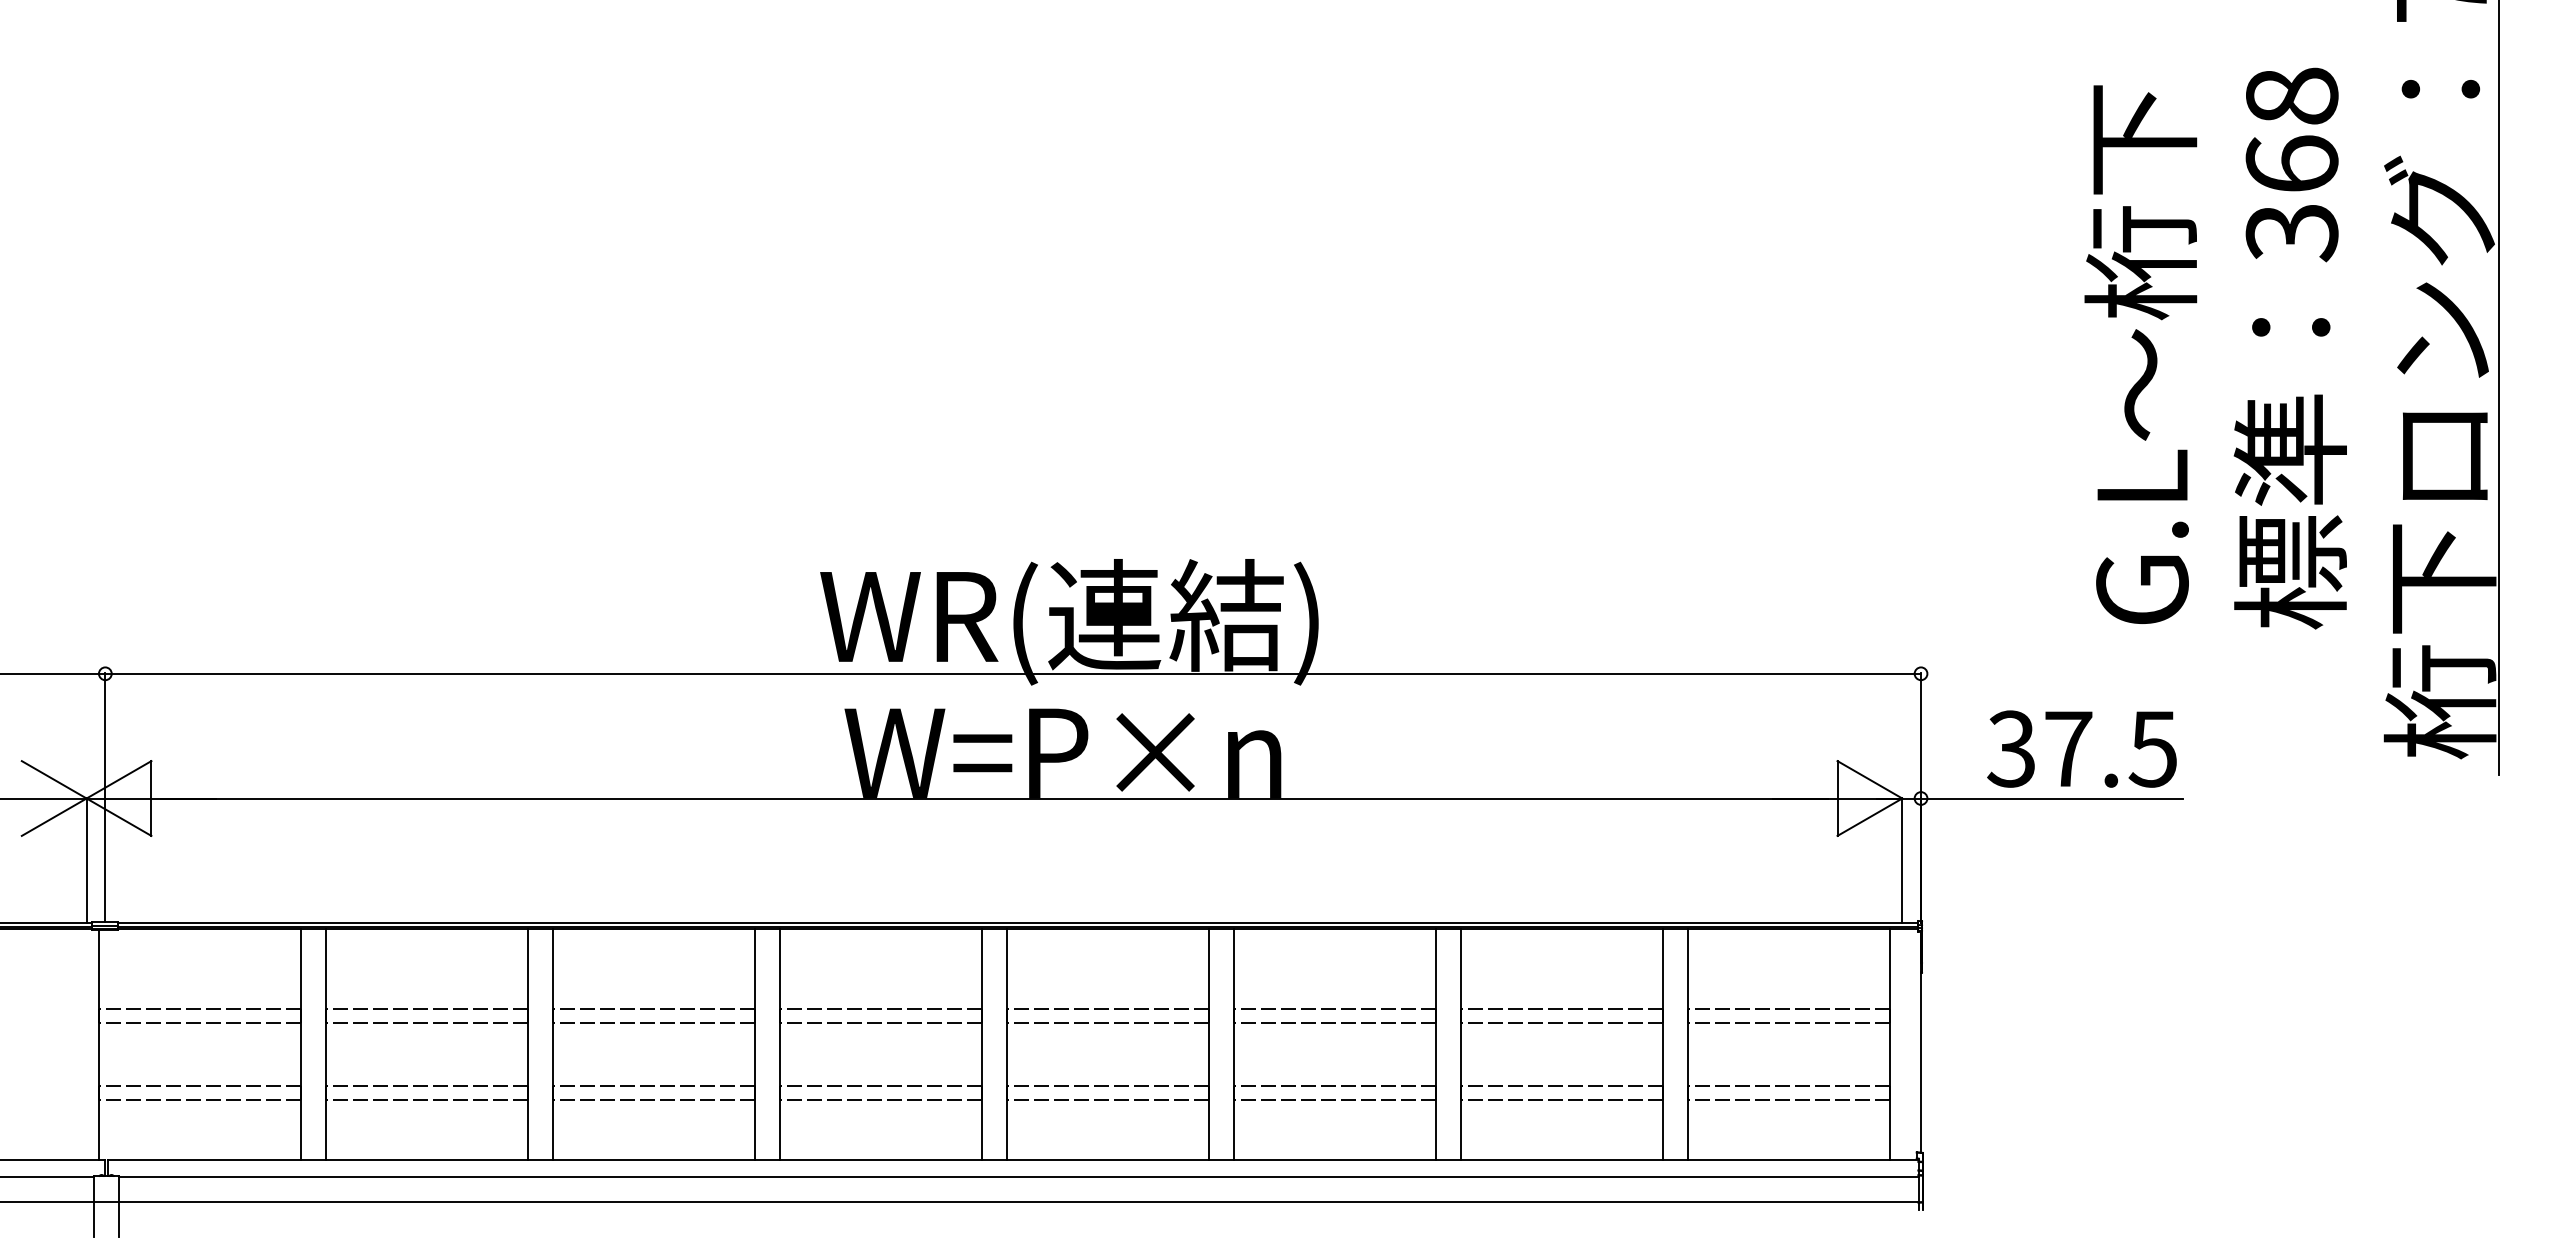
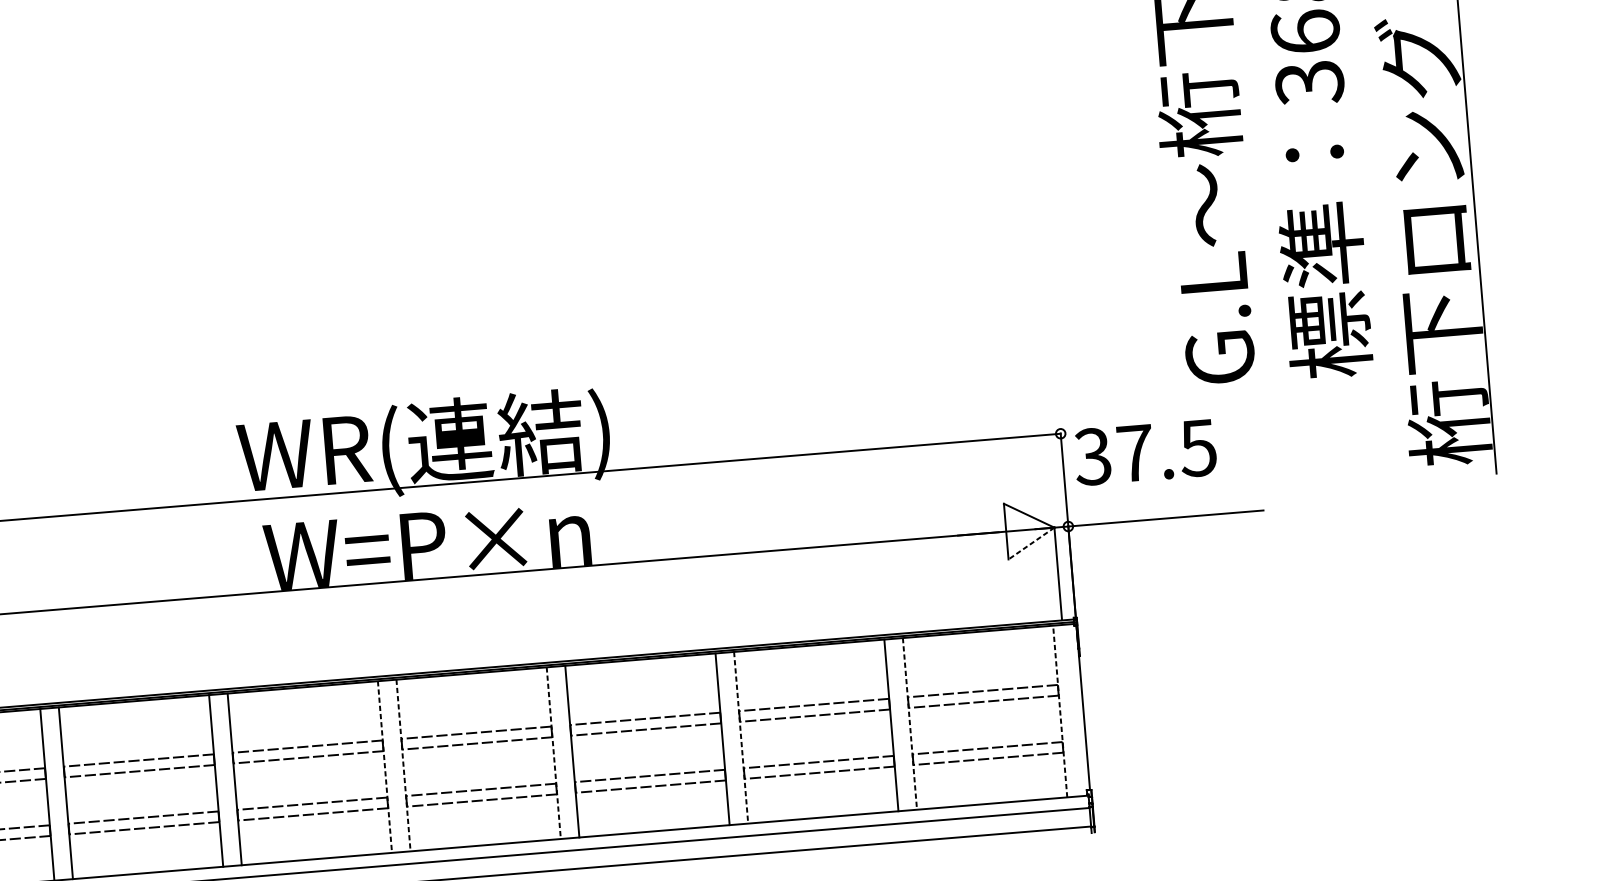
text: (2081, 748) -> (1144, 452), moved
line: (1869, 817) -> (1031, 543), solid -> dashed
line: (1889, 1044) -> (1059, 711), solid -> dashed
line: (982, 1045) -> (385, 767), solid -> dashed
line: (1006, 1045) -> (403, 766), solid -> dashed
line: (1208, 1045) -> (553, 753), solid -> dashed
line: (1460, 1045) -> (740, 738), solid -> dashed
line: (1687, 1045) -> (909, 724), solid -> dashed

